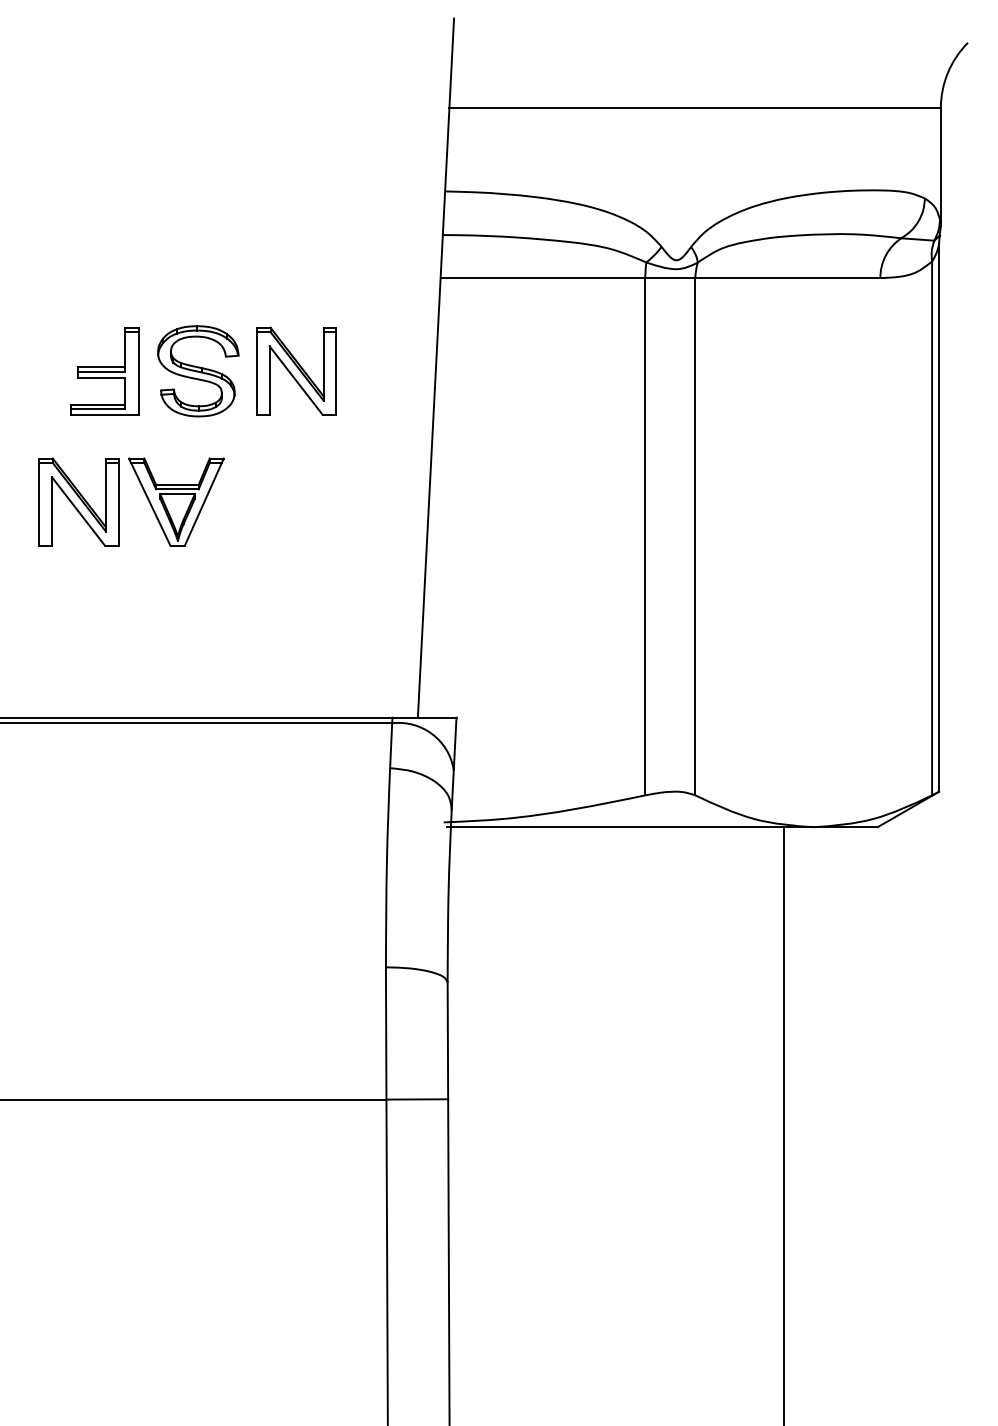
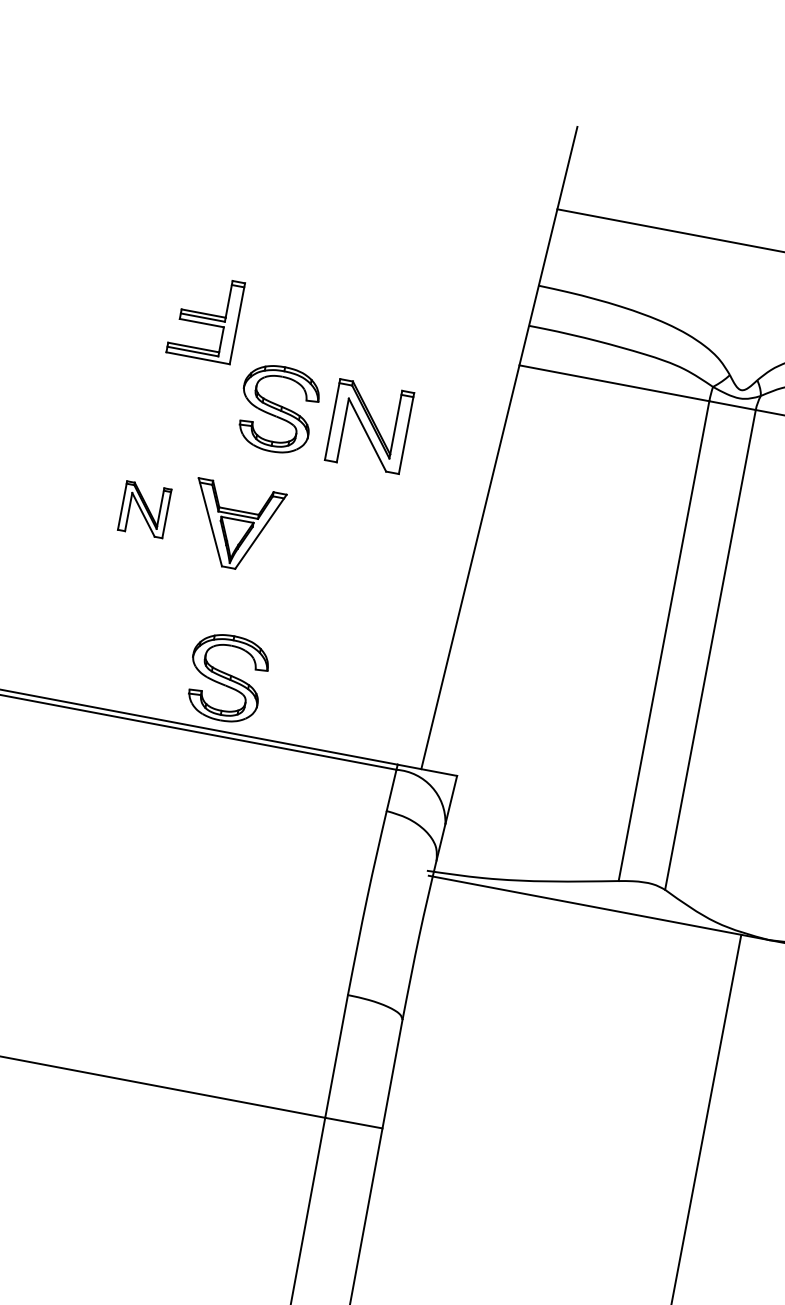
part: (104, 371) -> (205, 317), moved
part: (78, 501) -> (144, 509), size x0.6
part: (198, 661) -> (227, 678), added

